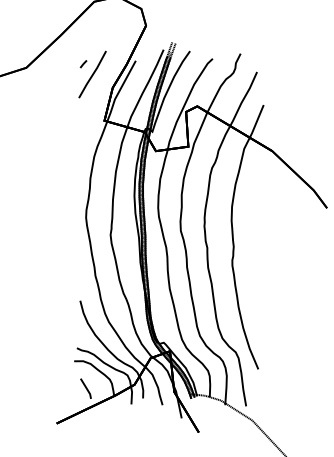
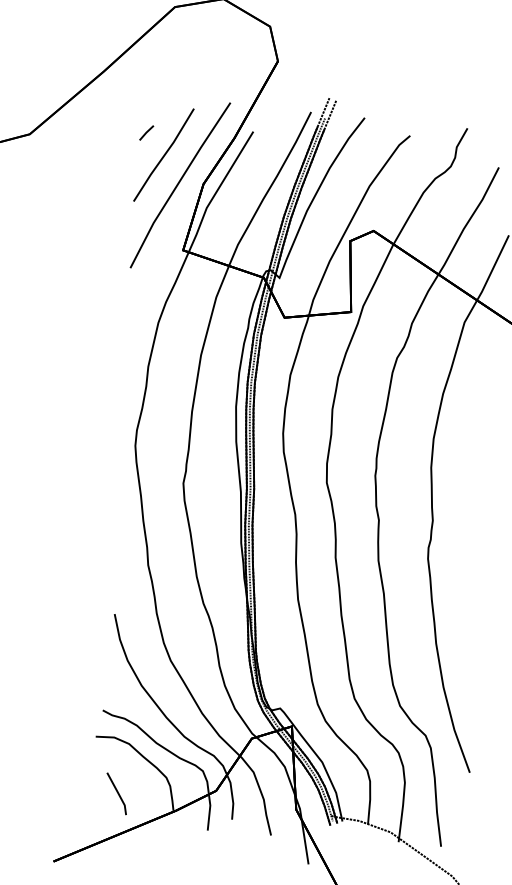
line: (101, 88) -> (180, 184), added

